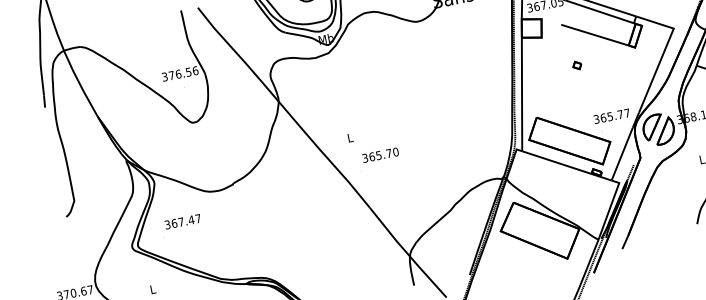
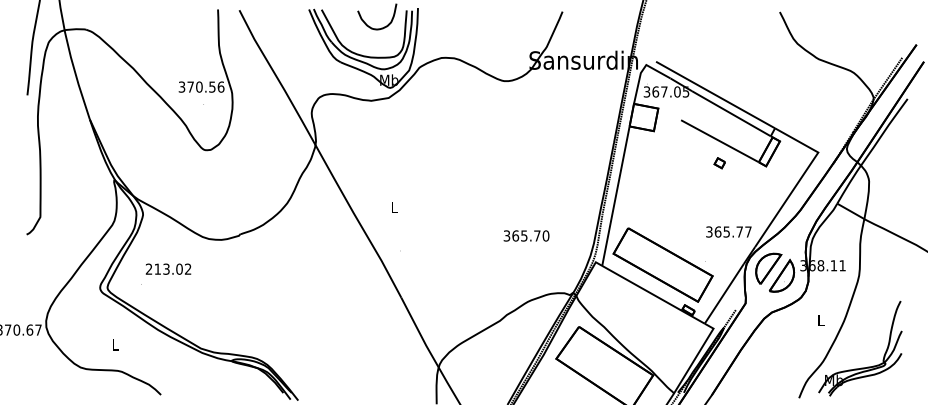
part: (577, 65) -> (719, 163), moved
text: (178, 73) -> (199, 86), 376.56 -> 370.56
text: (611, 115) -> (728, 231), moved
text: (380, 154) -> (526, 235), moved
text: (182, 221) -> (168, 268), 367.47 -> 213.02

